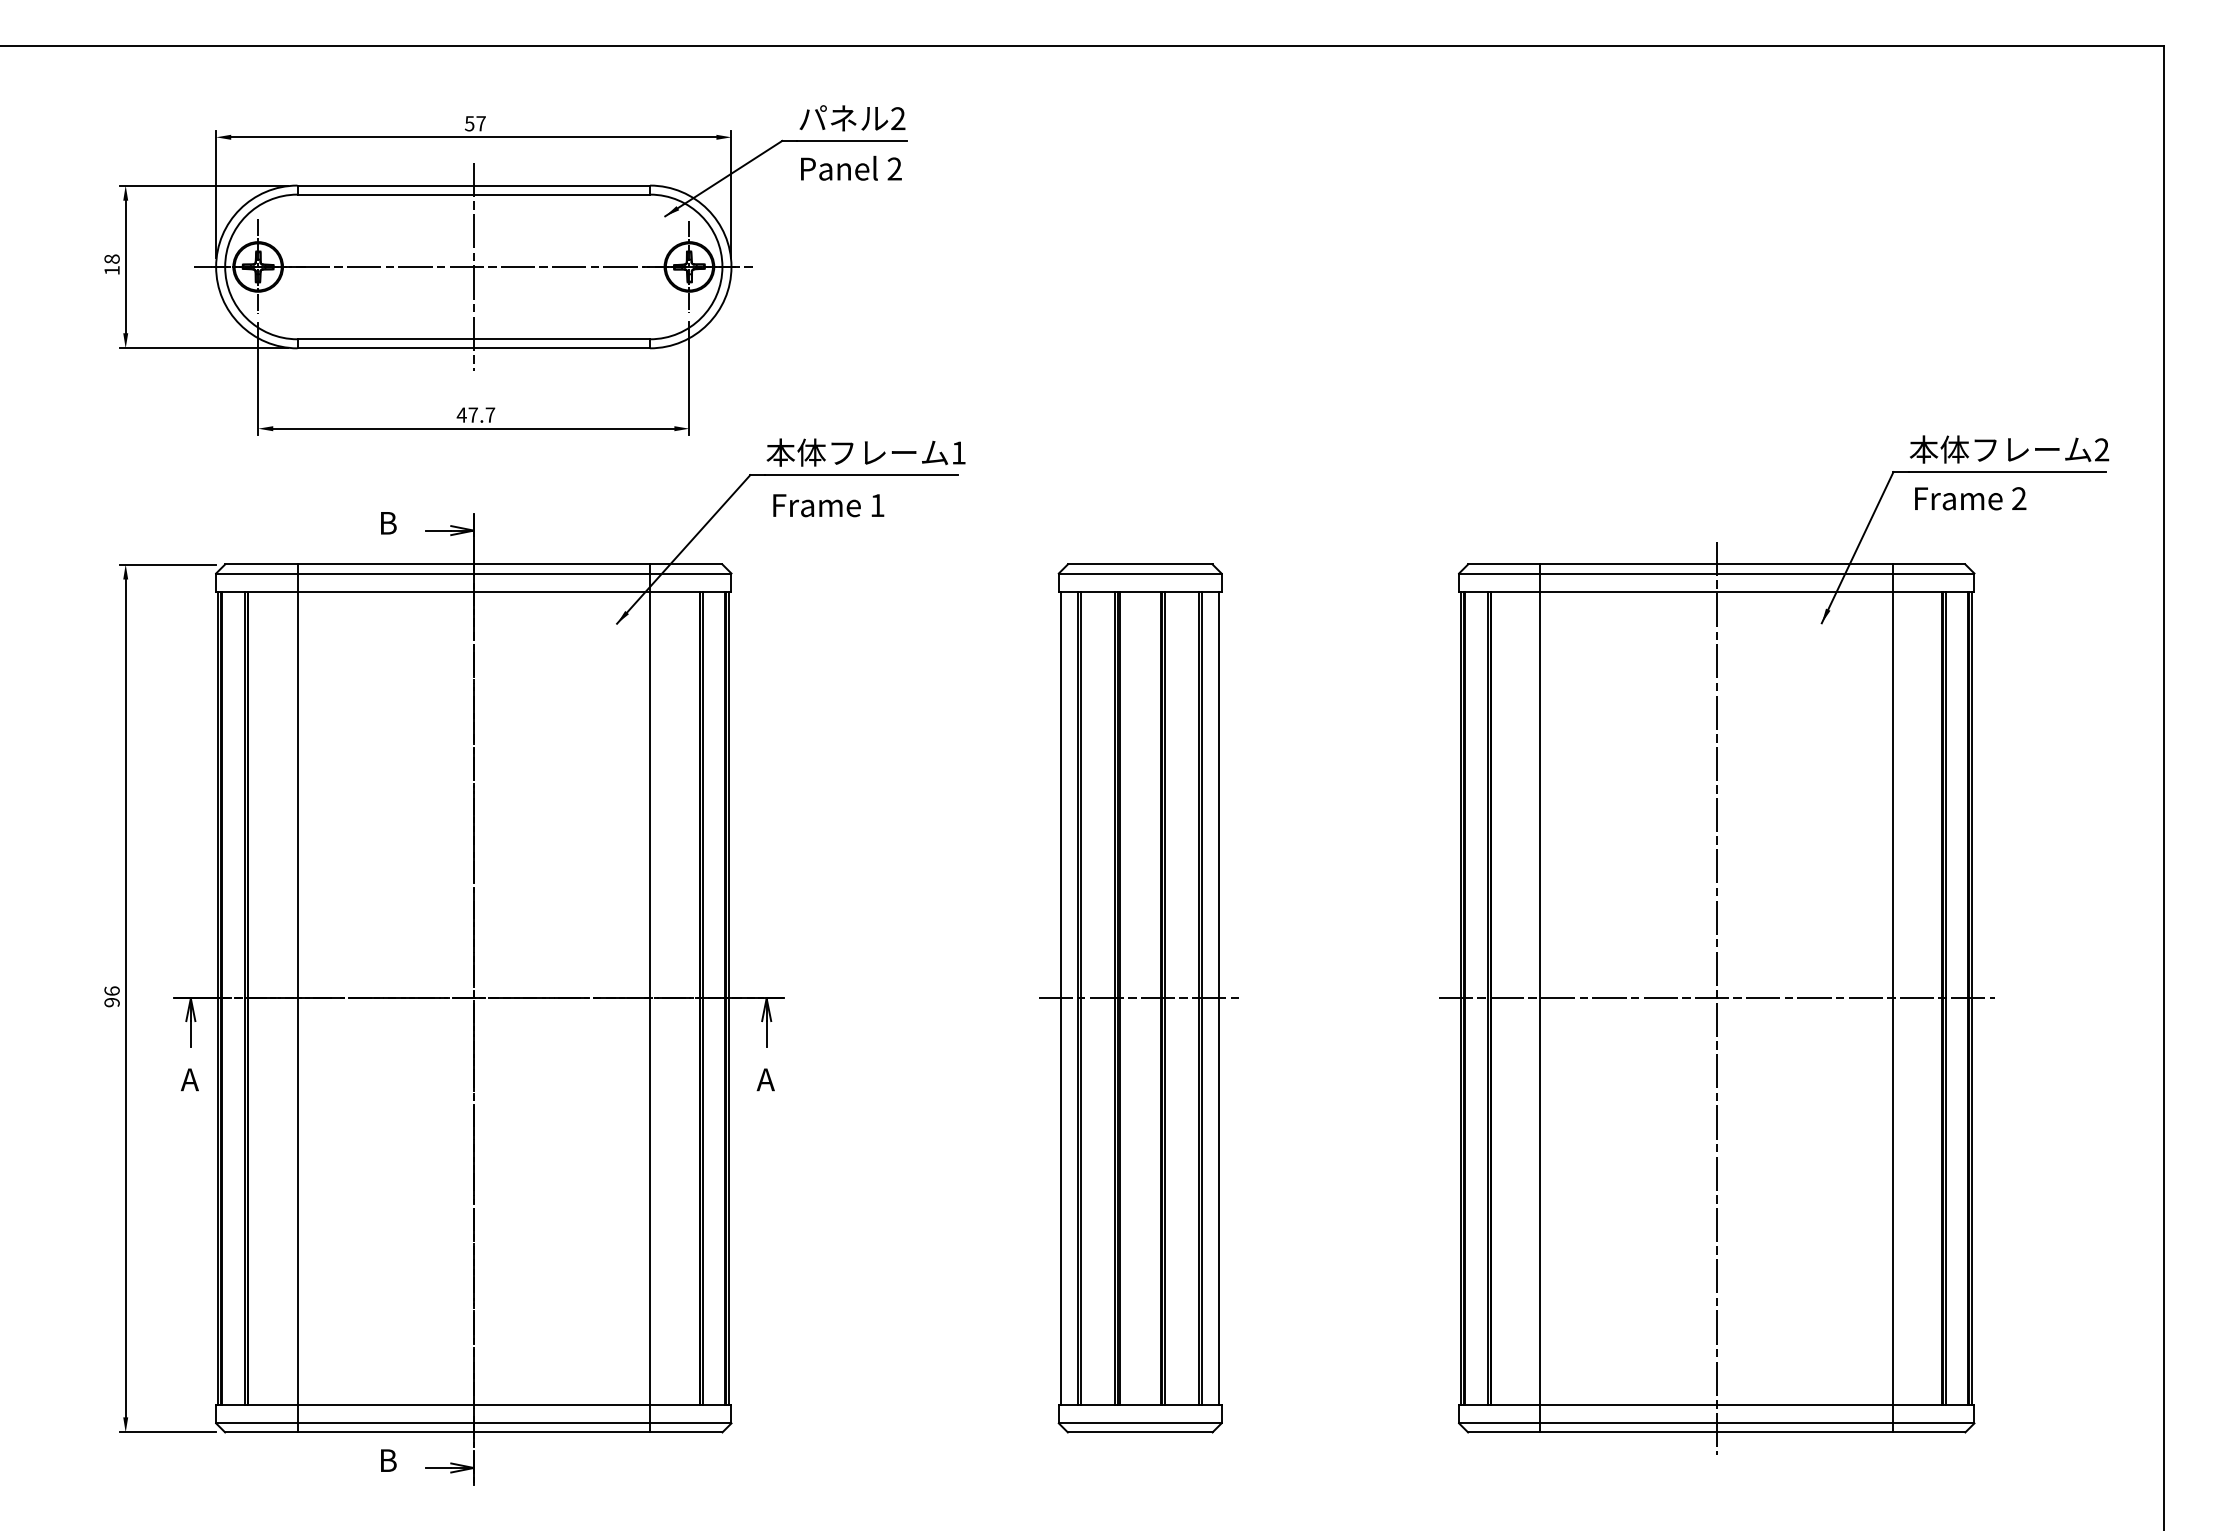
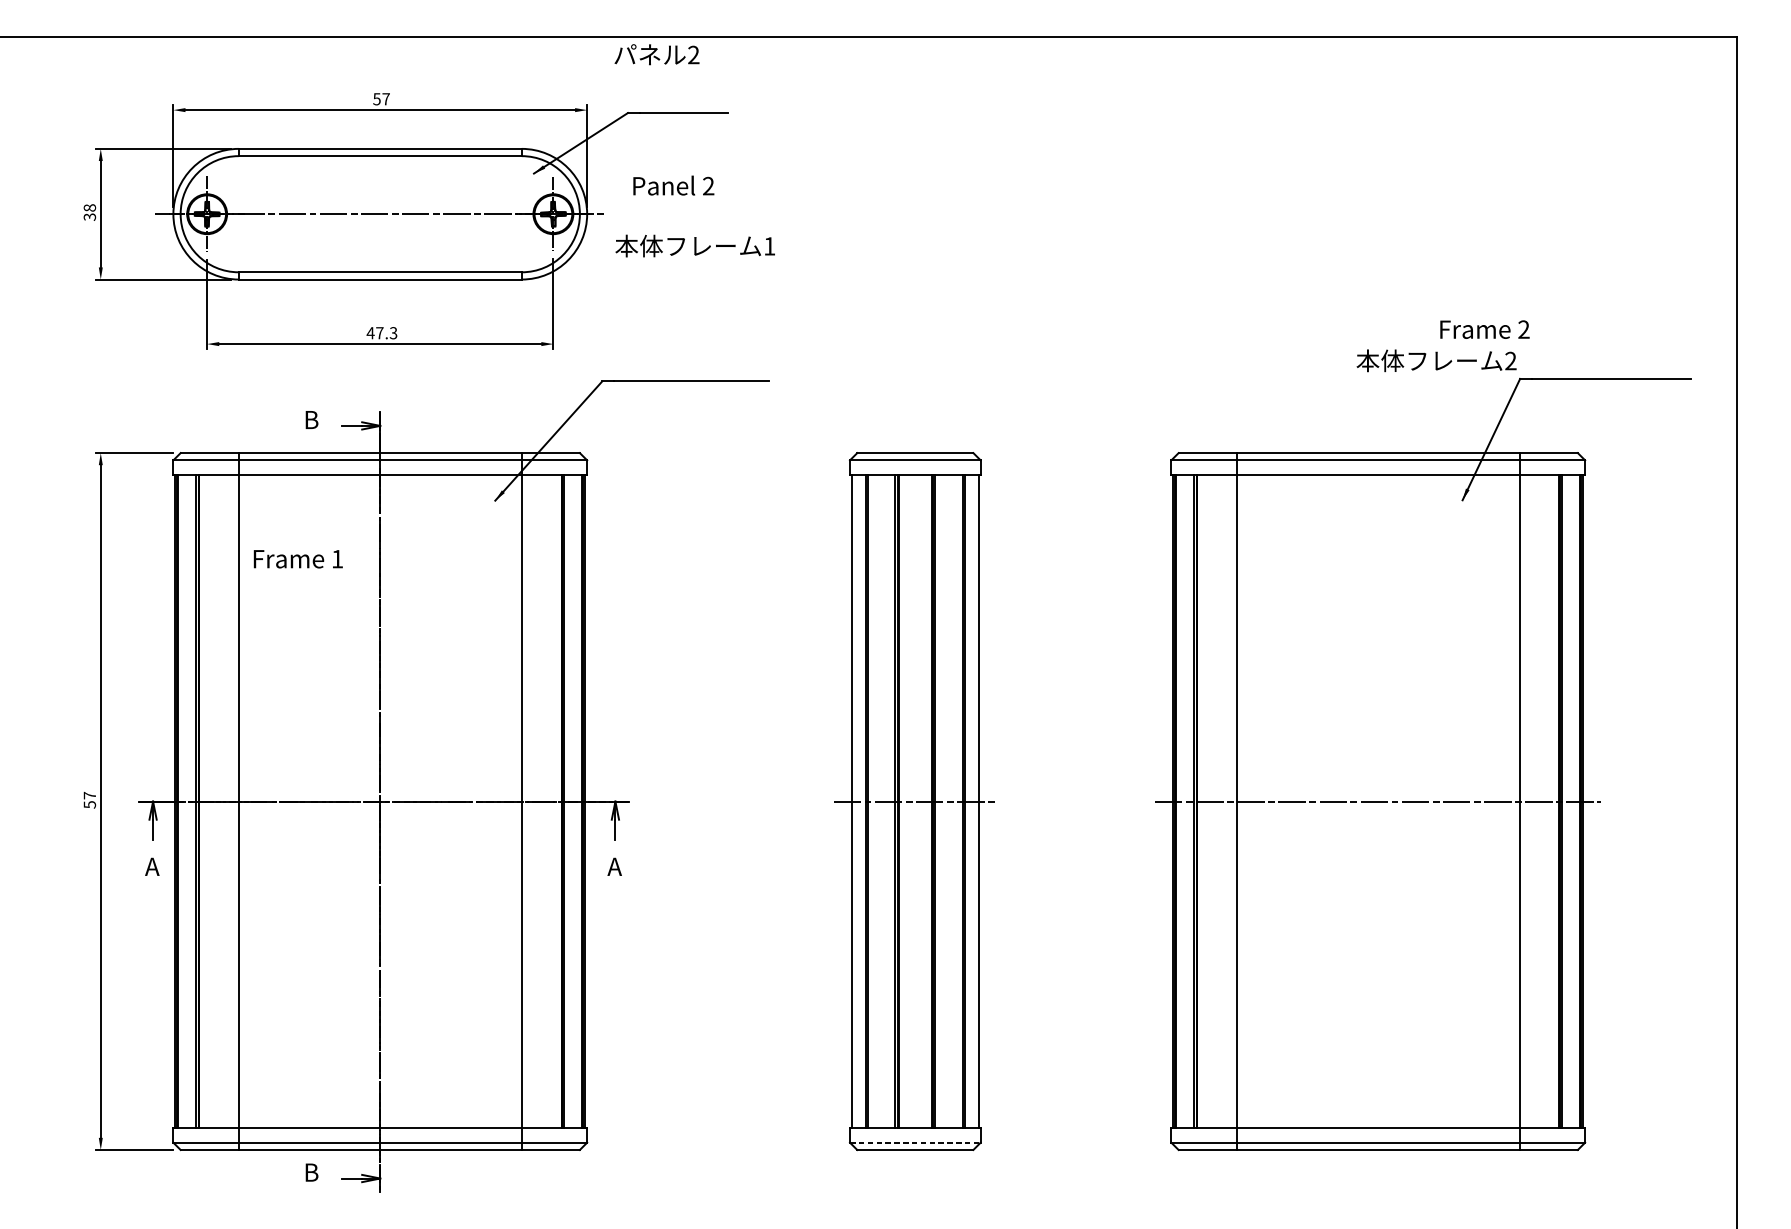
text: (852, 118) -> (657, 54), moved
text: (851, 167) -> (673, 184), moved
line: (473, 266) -> (380, 213), removed
text: (111, 270) -> (89, 217), 18 -> 38
text: (490, 414) -> (393, 332), 47.7 -> 47.3
text: (2009, 449) -> (1436, 360), moved
text: (865, 452) -> (694, 245), moved
text: (1970, 498) -> (1484, 329), moved
text: (828, 505) -> (298, 559), moved
text: (111, 996) -> (89, 799), 96 -> 57
line: (1716, 998) -> (1378, 801), removed
line: (1140, 1423) -> (915, 1142), solid -> dashed

